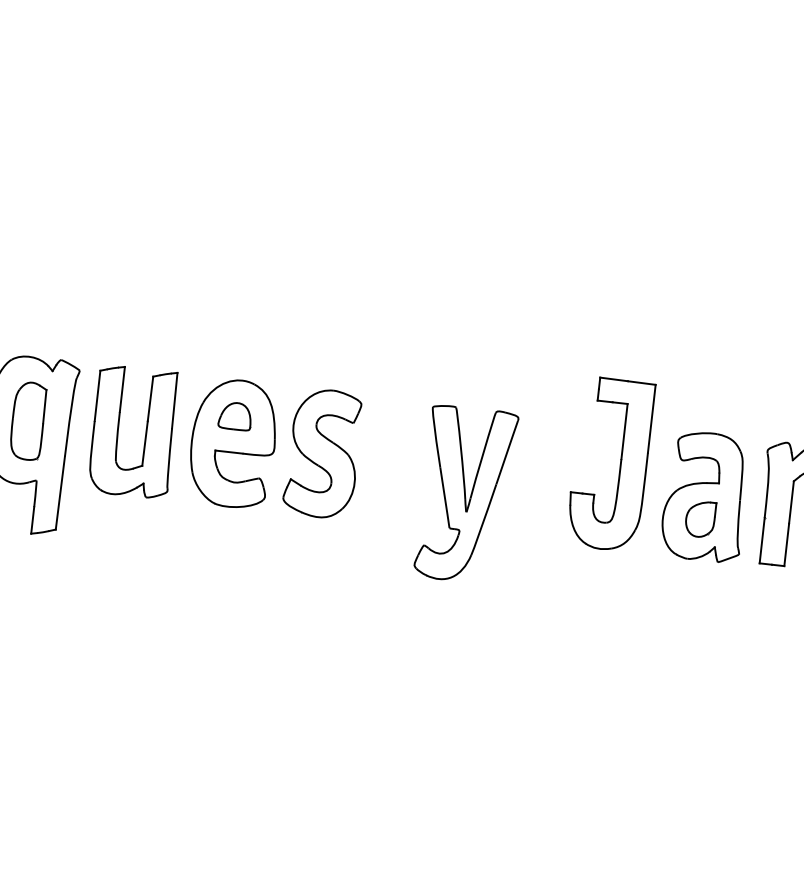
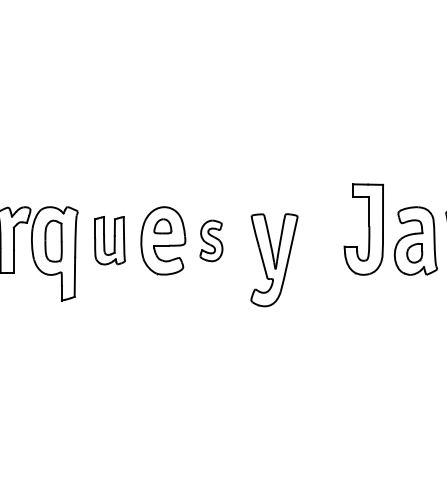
part: (132, 431) -> (109, 240), size x0.7
part: (323, 452) -> (211, 240), size x0.6
part: (466, 495) -> (274, 260), moved

